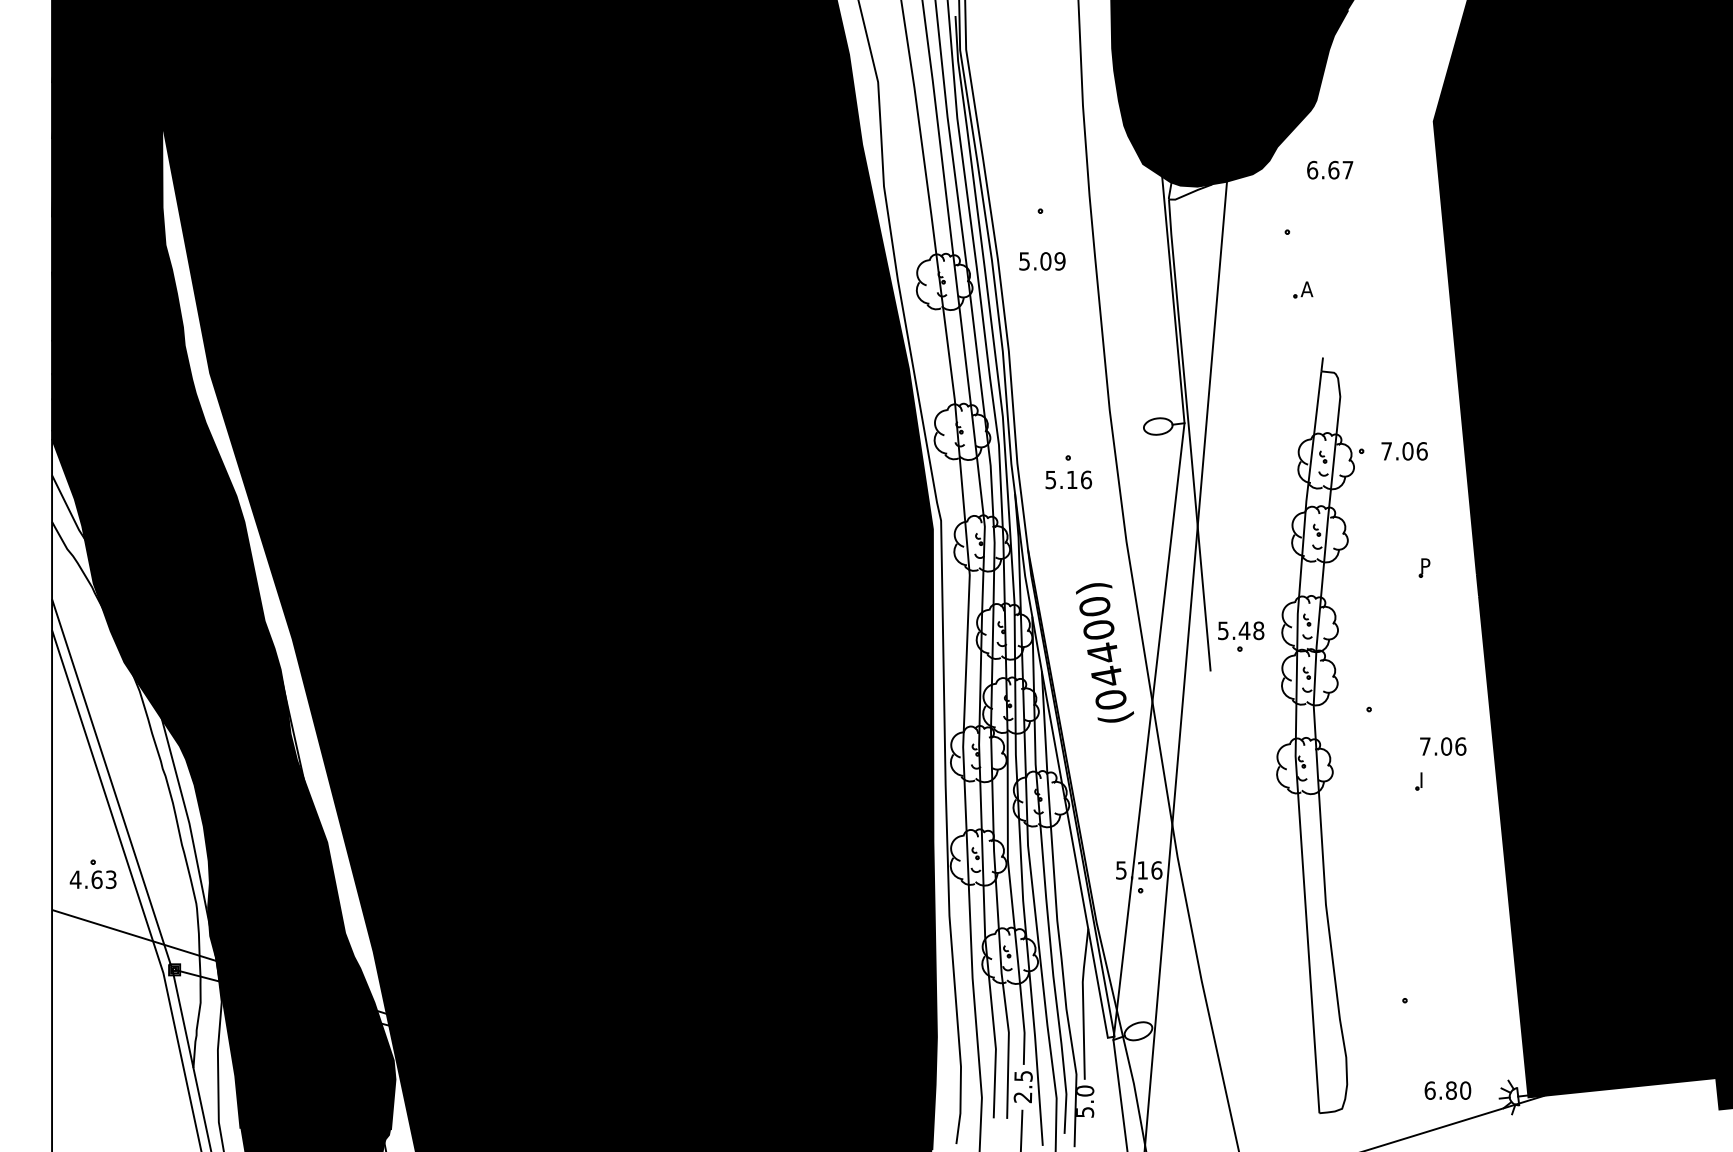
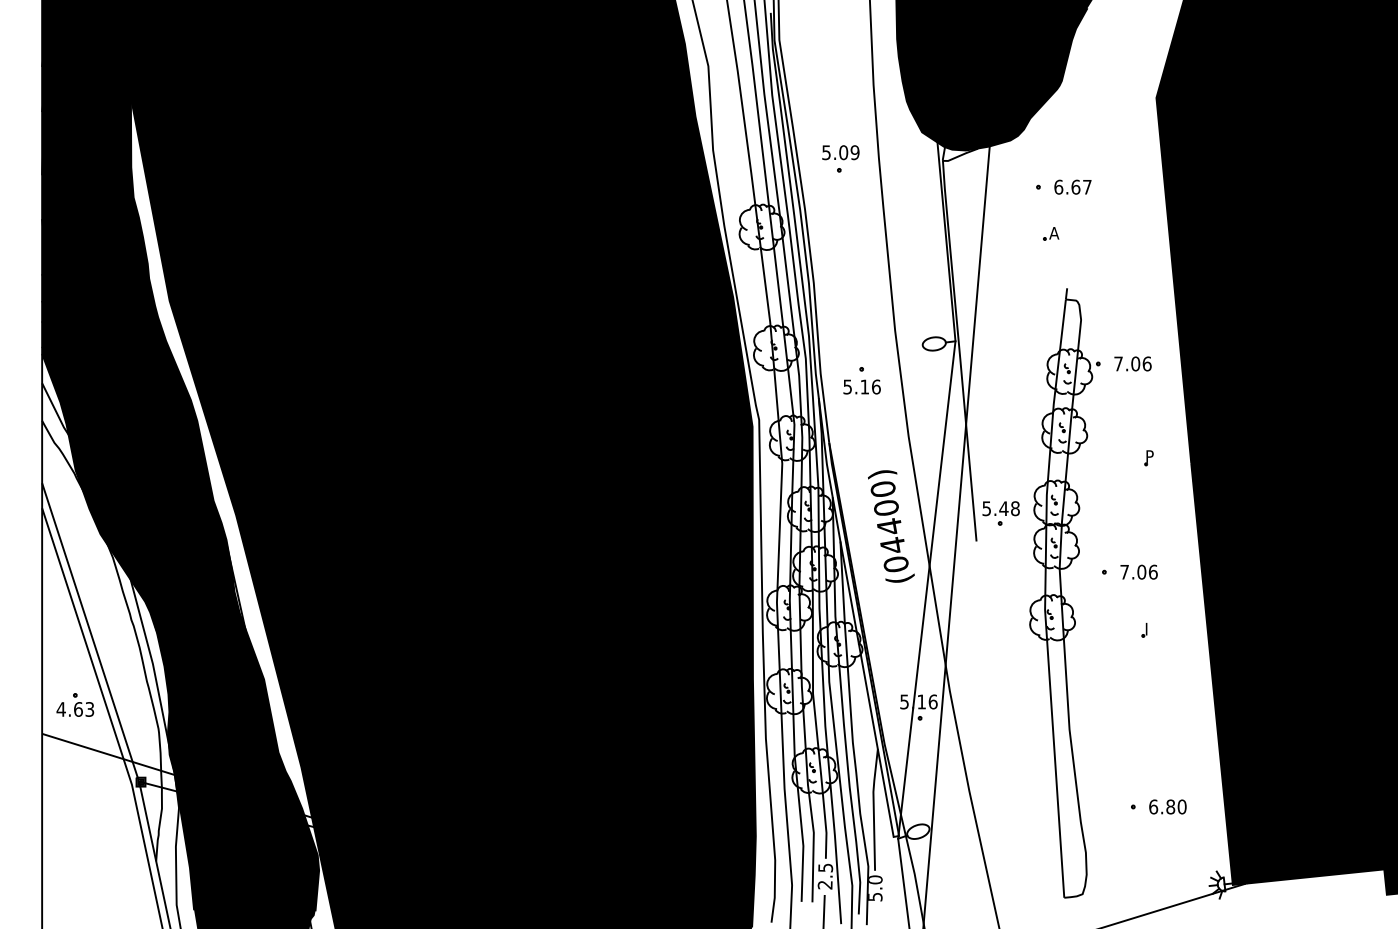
text: (1330, 169) -> (1073, 186), moved
text: (1042, 261) -> (840, 152), moved
text: (1443, 746) -> (1139, 572), moved
text: (1447, 1090) -> (1167, 806), moved

